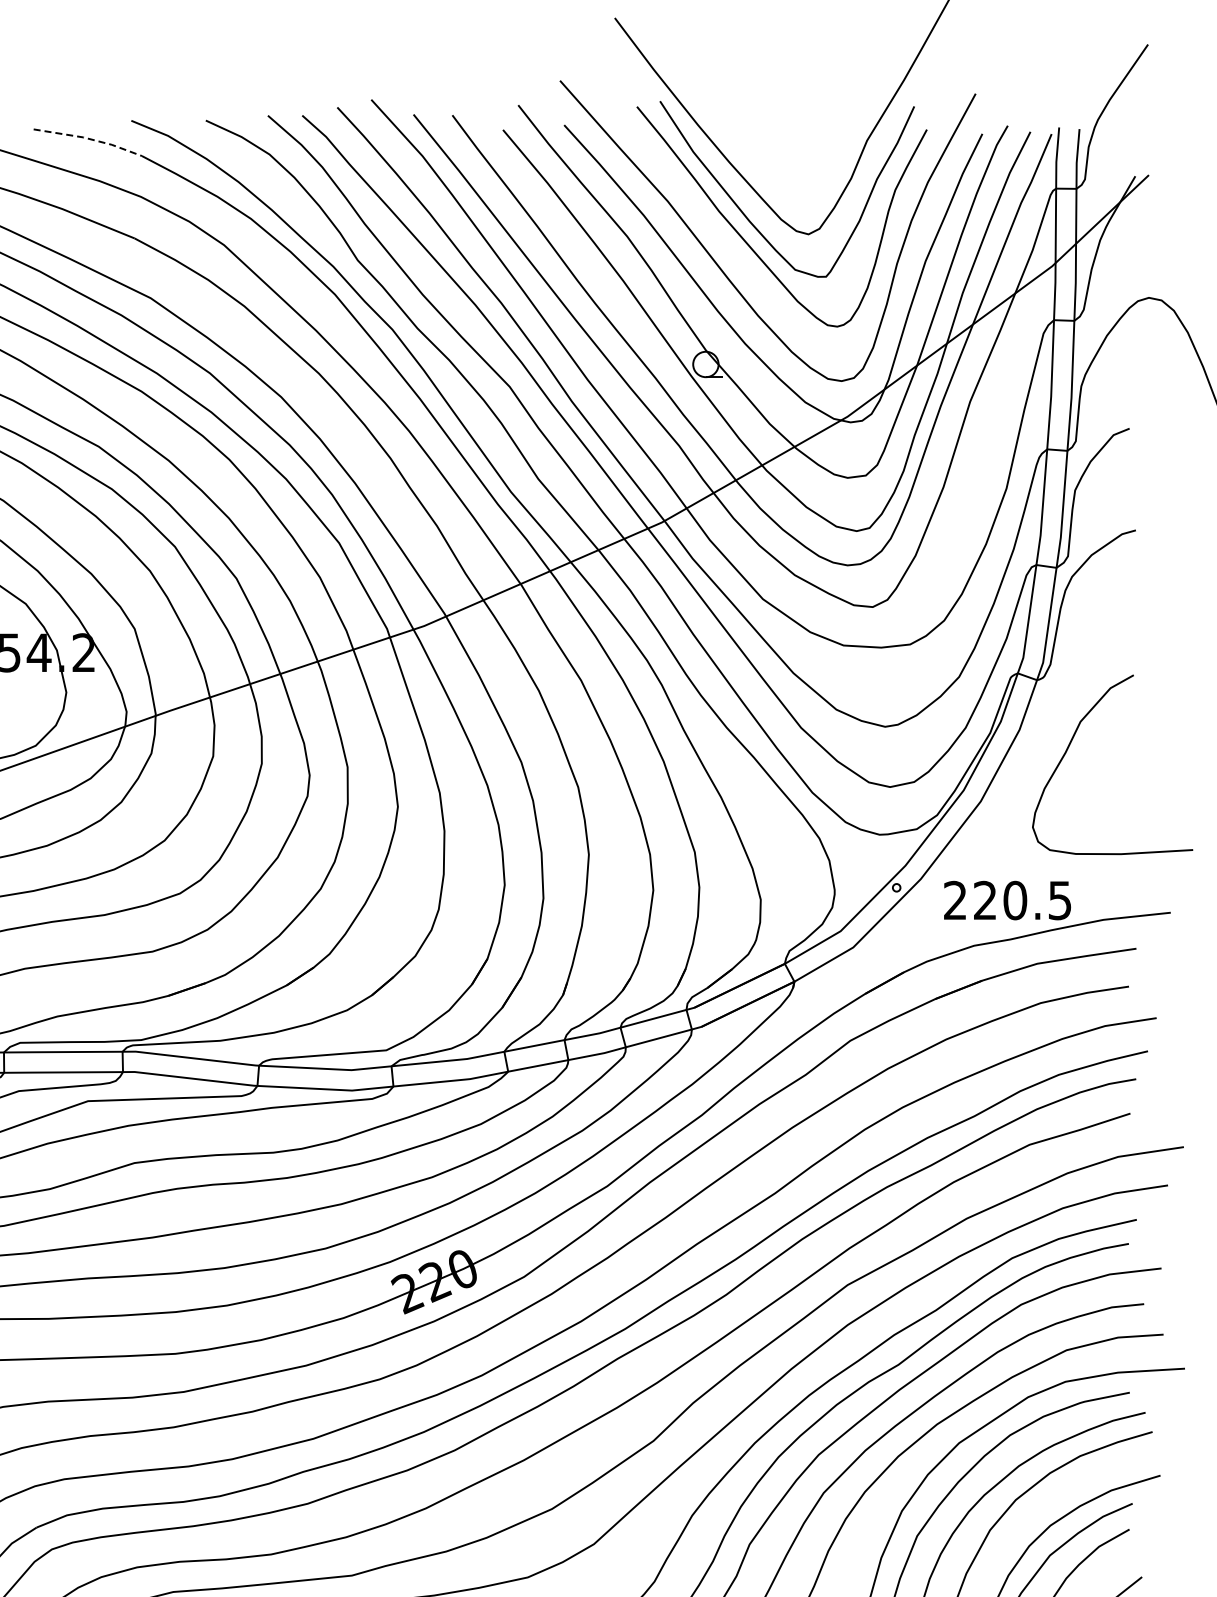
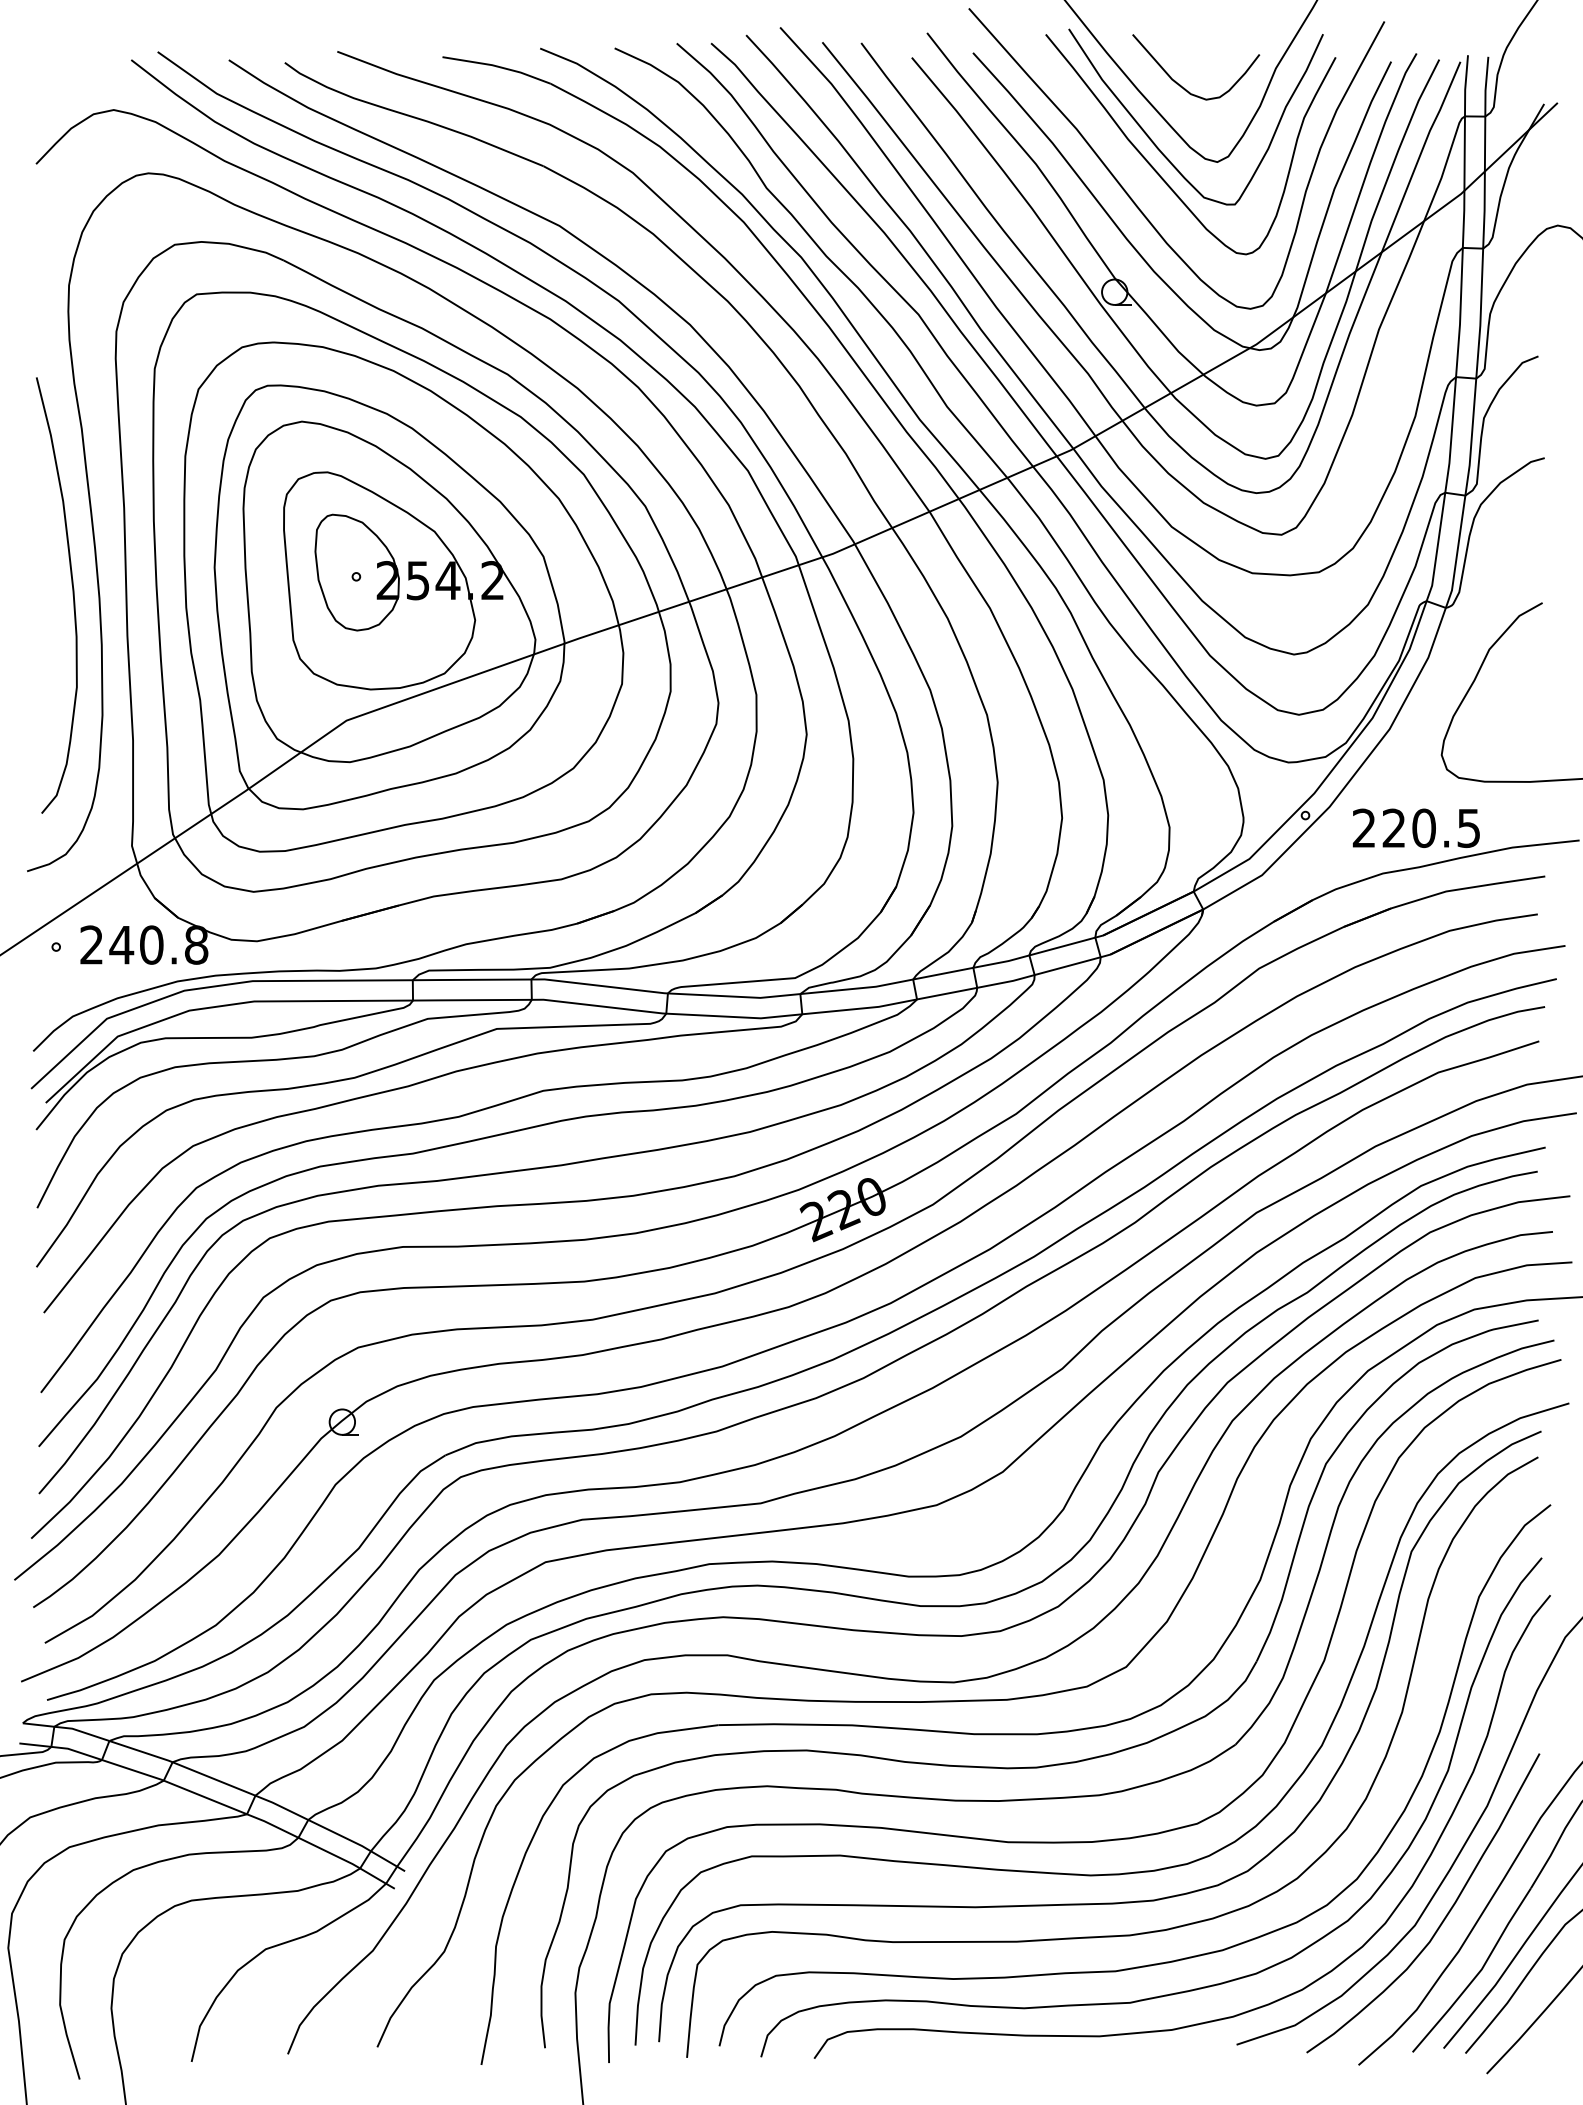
line: (88, 138) -> (497, 66), dashed -> solid
curve: (775, 159) -> (1184, 87), added

